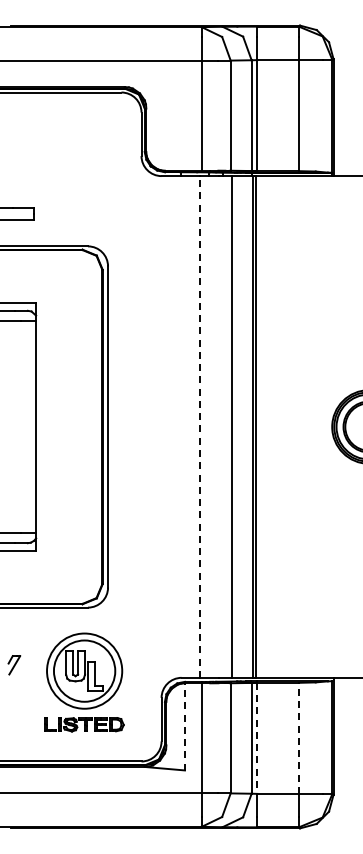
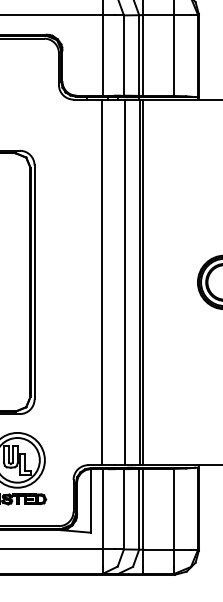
line: (200, 426) -> (101, 282), dashed -> solid
line: (184, 726) -> (90, 500), dashed -> solid
line: (257, 738) -> (143, 509), dashed -> solid
line: (299, 738) -> (174, 509), dashed -> solid

